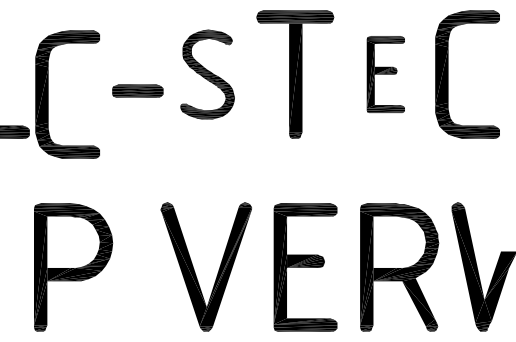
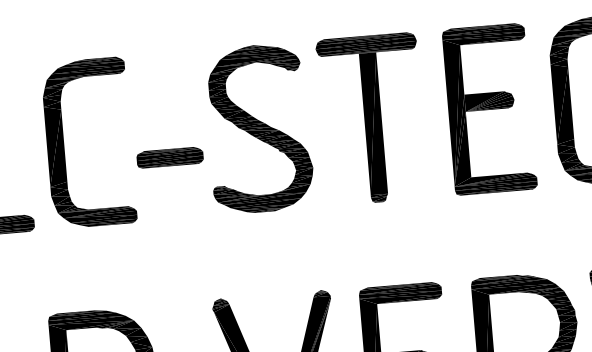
part: (207, 74) -> (258, 128), size x1.43
part: (385, 74) -> (489, 109), size x1.67
part: (48, 94) -> (64, 144), moved

